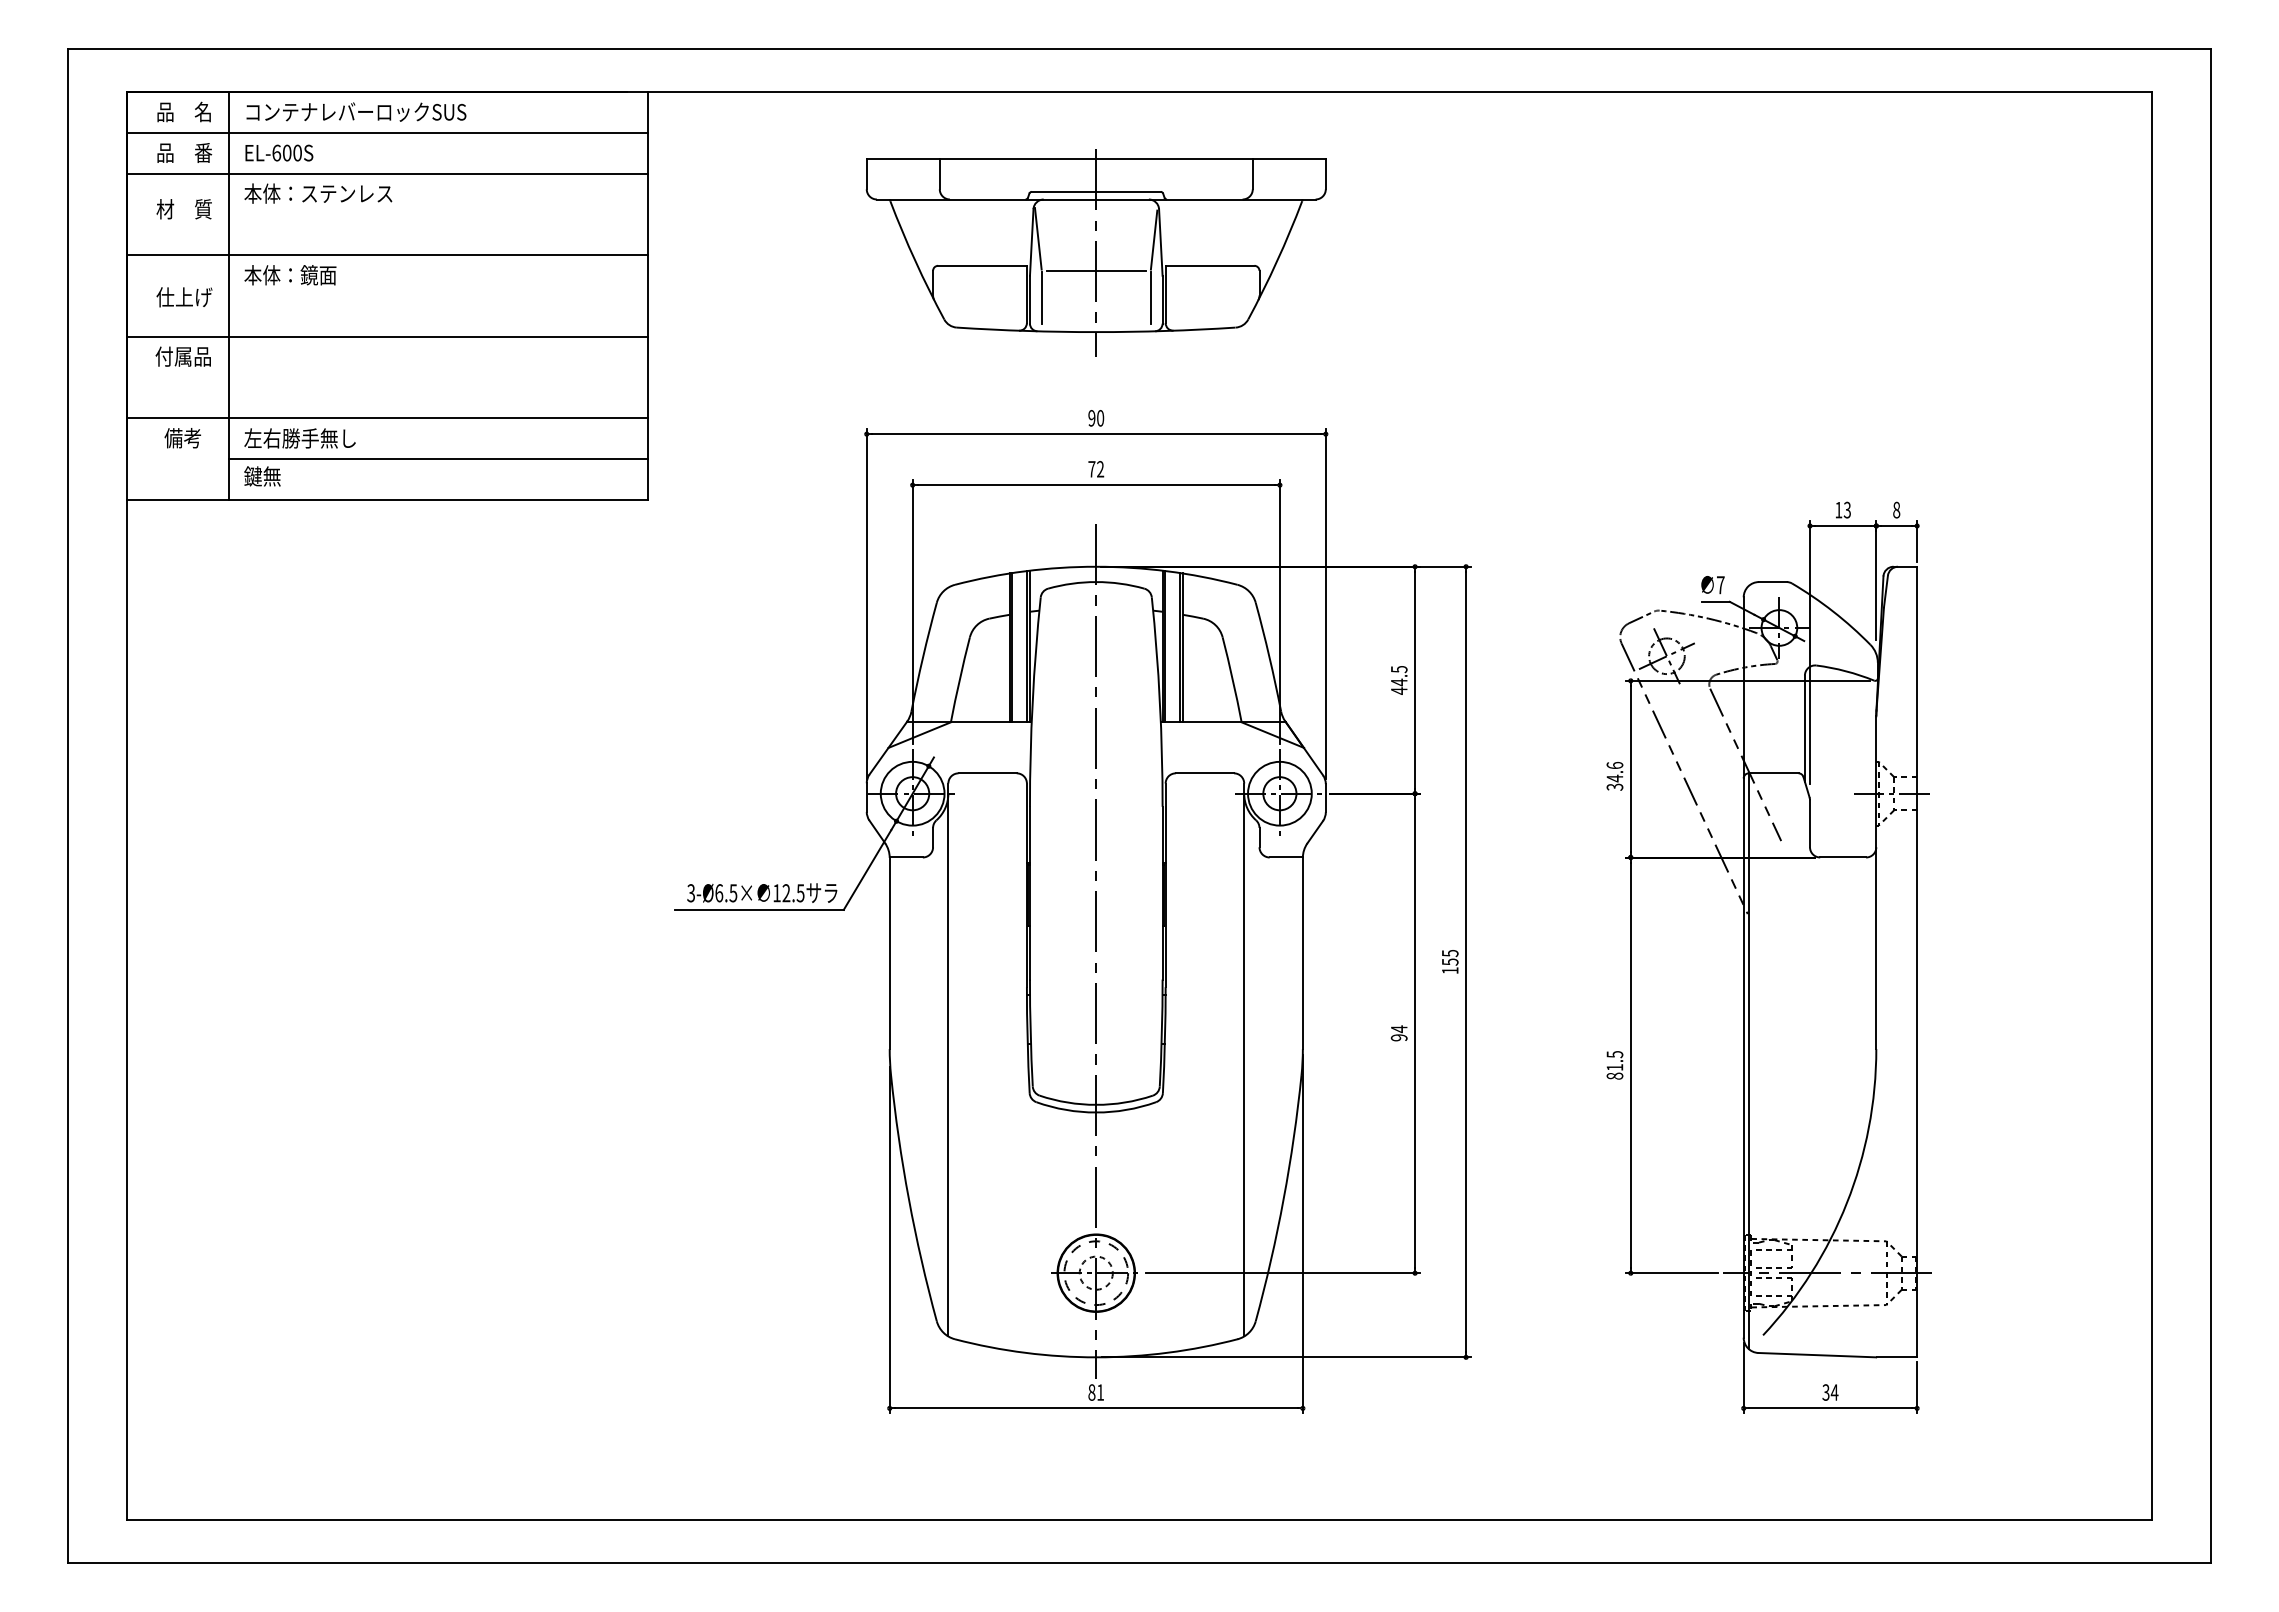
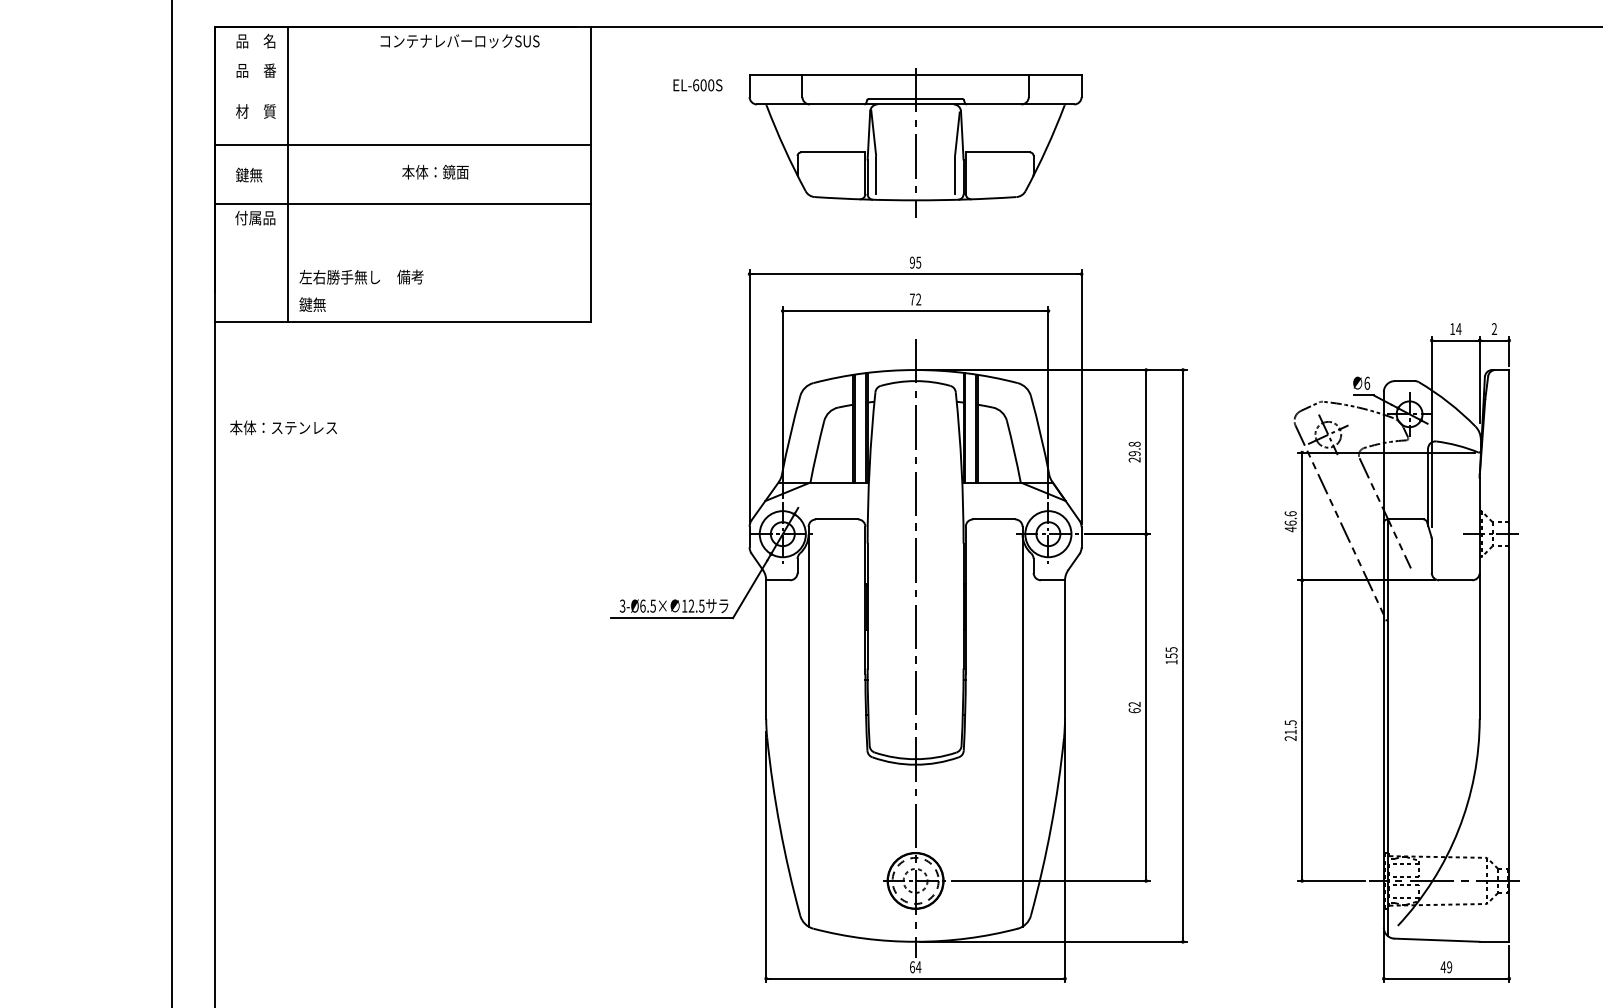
text: (356, 111) -> (460, 40), moved
line: (387, 132) -> (403, 55), removed
text: (279, 152) -> (698, 84), moved
line: (387, 173) -> (403, 85), removed
text: (318, 193) -> (283, 427), moved
line: (1095, 270) -> (915, 155), removed
text: (290, 275) -> (435, 172), moved
text: (184, 297) -> (256, 175), 仕上げ -> 鍵無
line: (387, 418) -> (403, 262), removed
text: (1100, 418) -> (918, 262), 90 -> 95
text: (182, 438) -> (410, 277), moved
line: (438, 459) -> (439, 292), removed
text: (1847, 509) -> (1458, 328), 13 -> 14
text: (1896, 509) -> (1494, 328), 8 -> 2
text: (1720, 585) -> (1367, 383), 7 -> 6
text: (1398, 679) -> (1134, 451), 44.5 -> 29.8
text: (1614, 782) -> (1290, 526), 34.6 -> 46.6
text: (1398, 1033) -> (1134, 707), 94 -> 62
text: (1614, 1075) -> (1290, 737), 81.5 -> 21.5
text: (1096, 1392) -> (915, 967), 81 -> 64
text: (1830, 1392) -> (1446, 967), 34 -> 49

